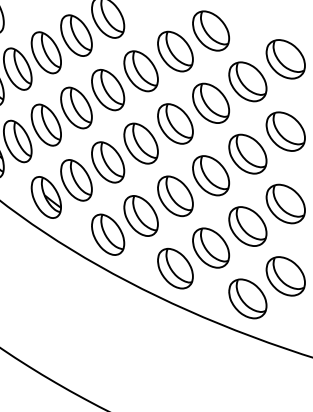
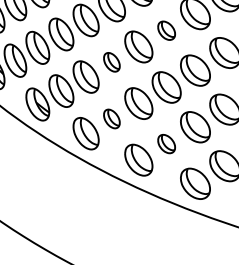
part: (210, 102) -> (166, 30), size x0.6
part: (140, 143) -> (111, 62), size x0.6
part: (140, 215) -> (111, 118), size x0.6
part: (210, 247) -> (166, 143), size x0.6

